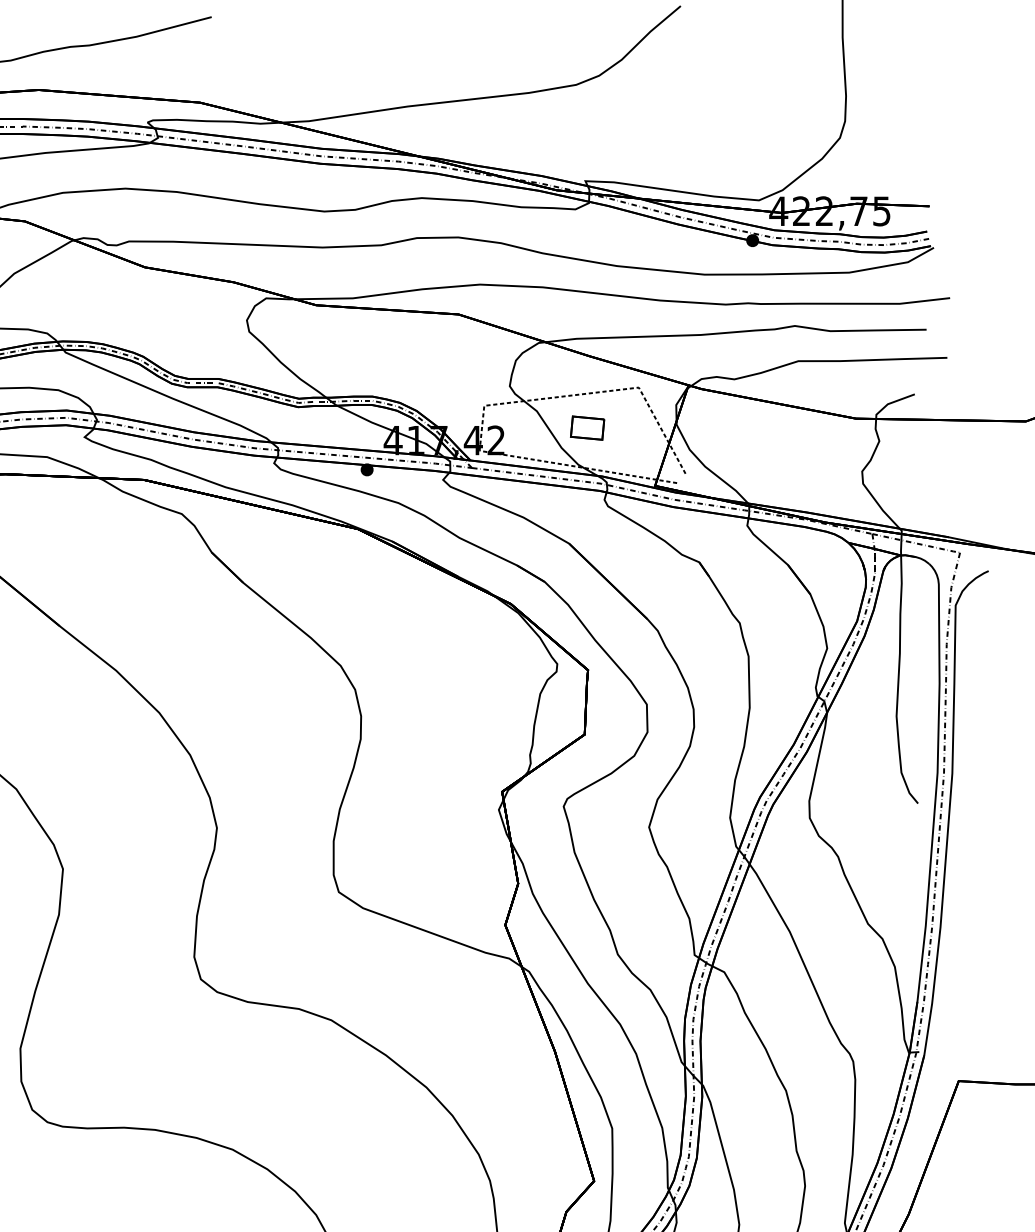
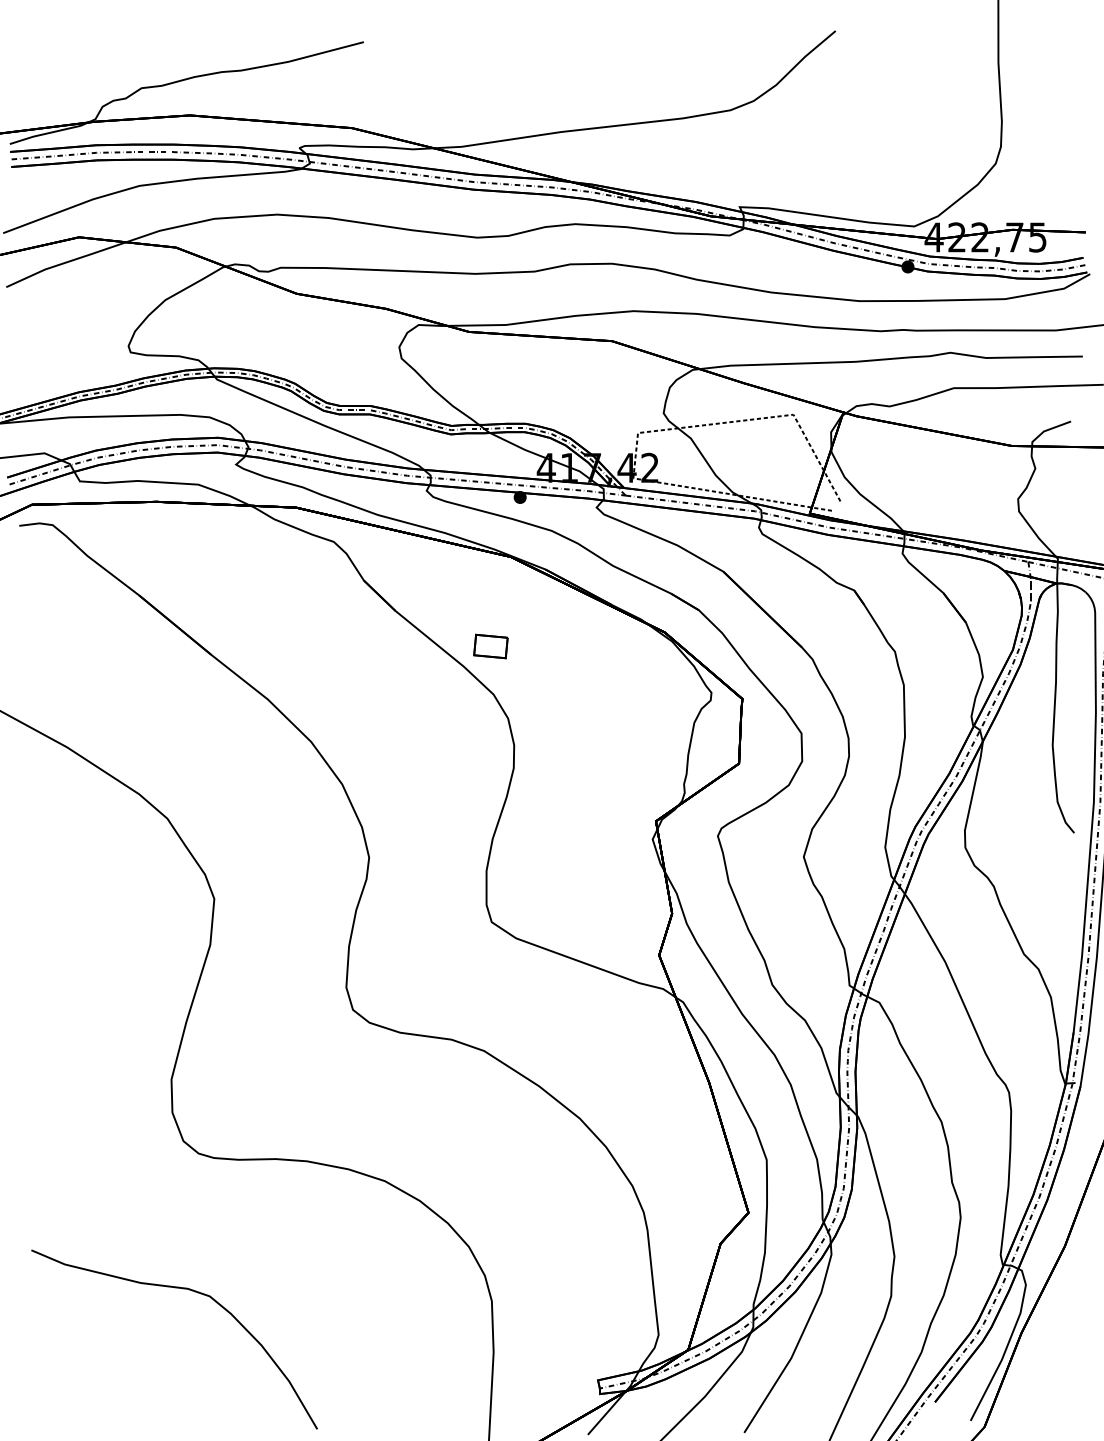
part: (587, 428) -> (490, 646), moved

